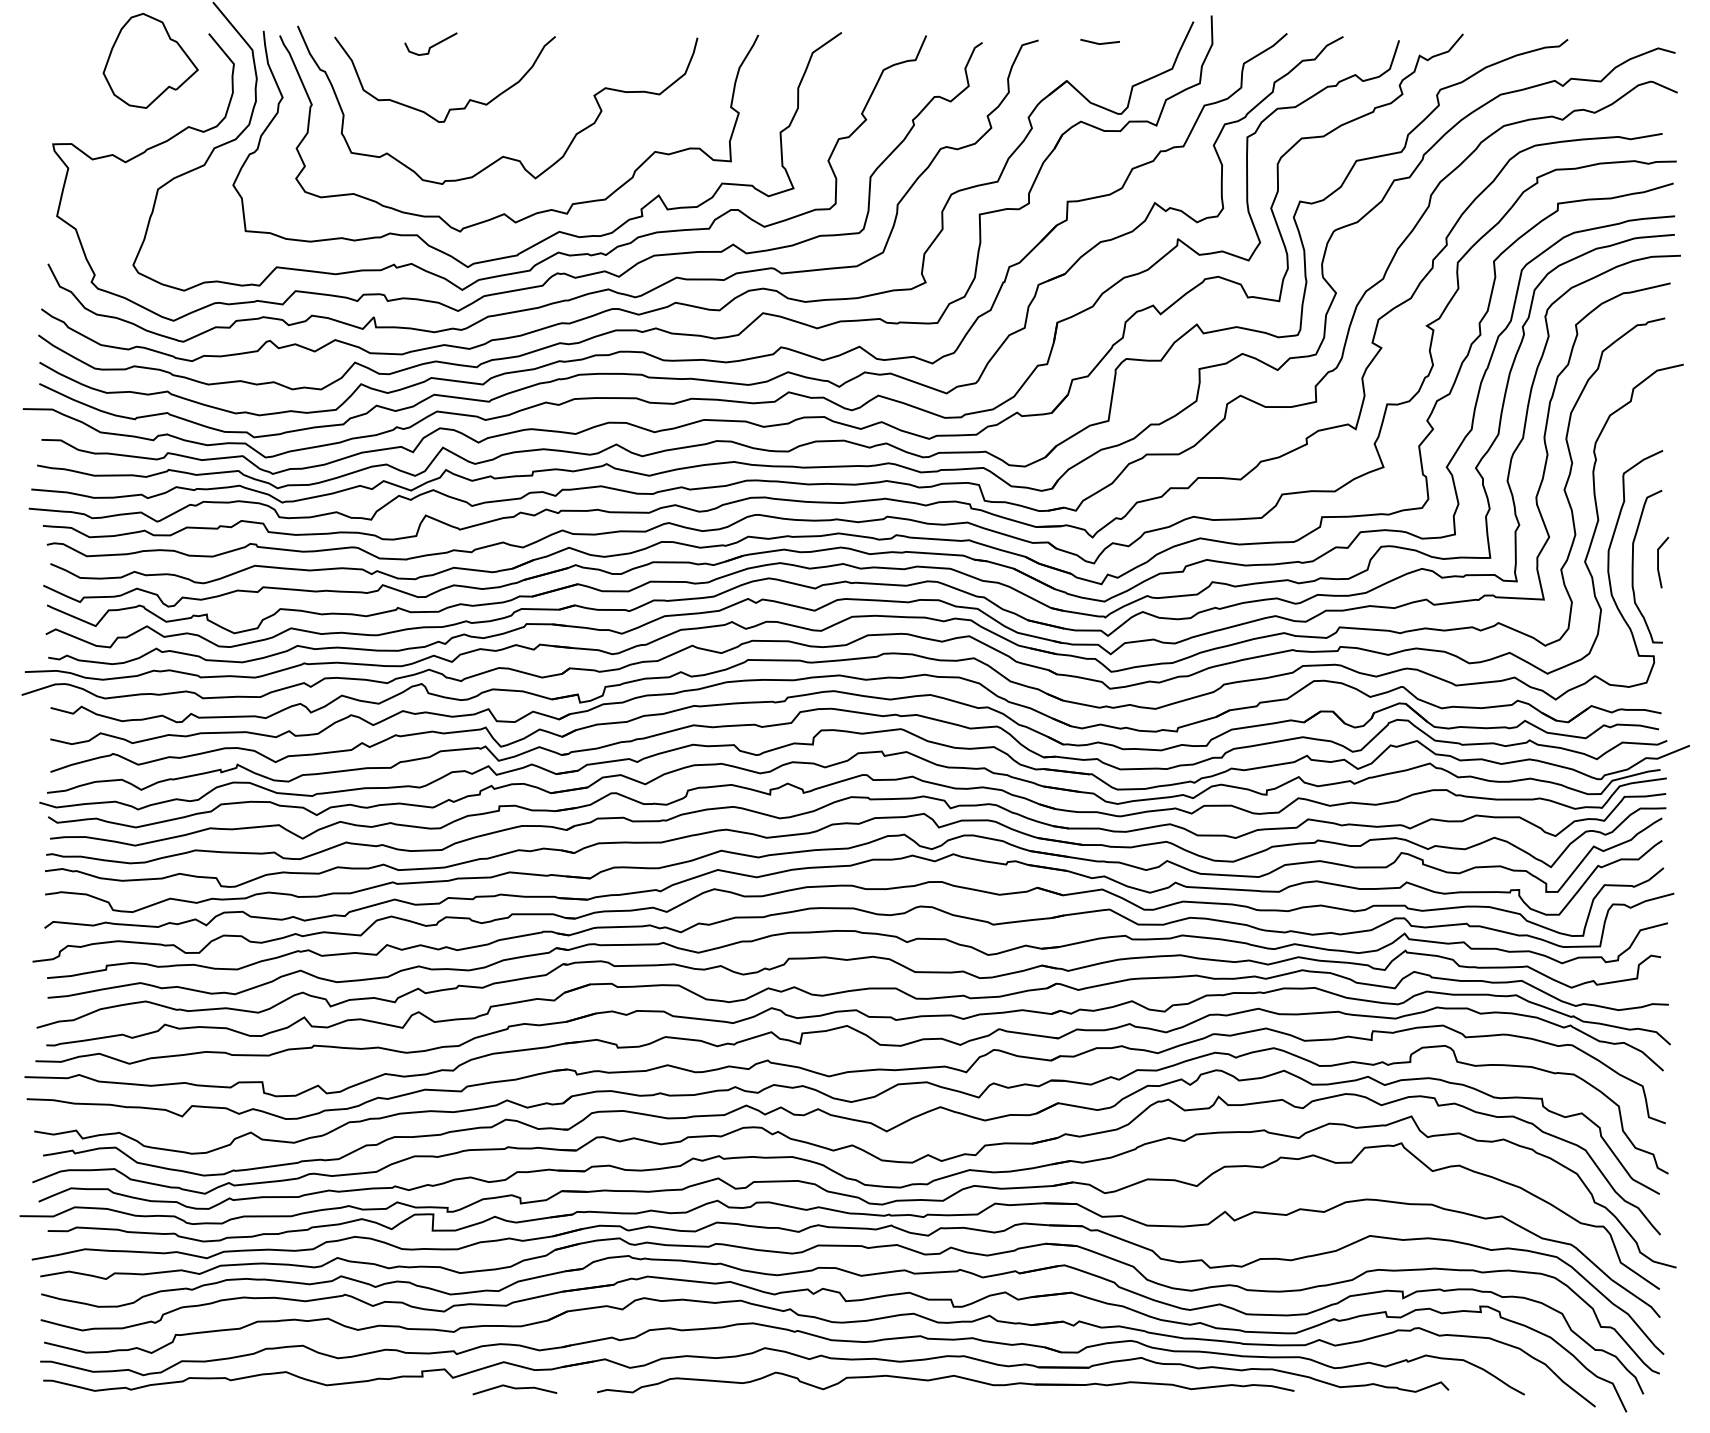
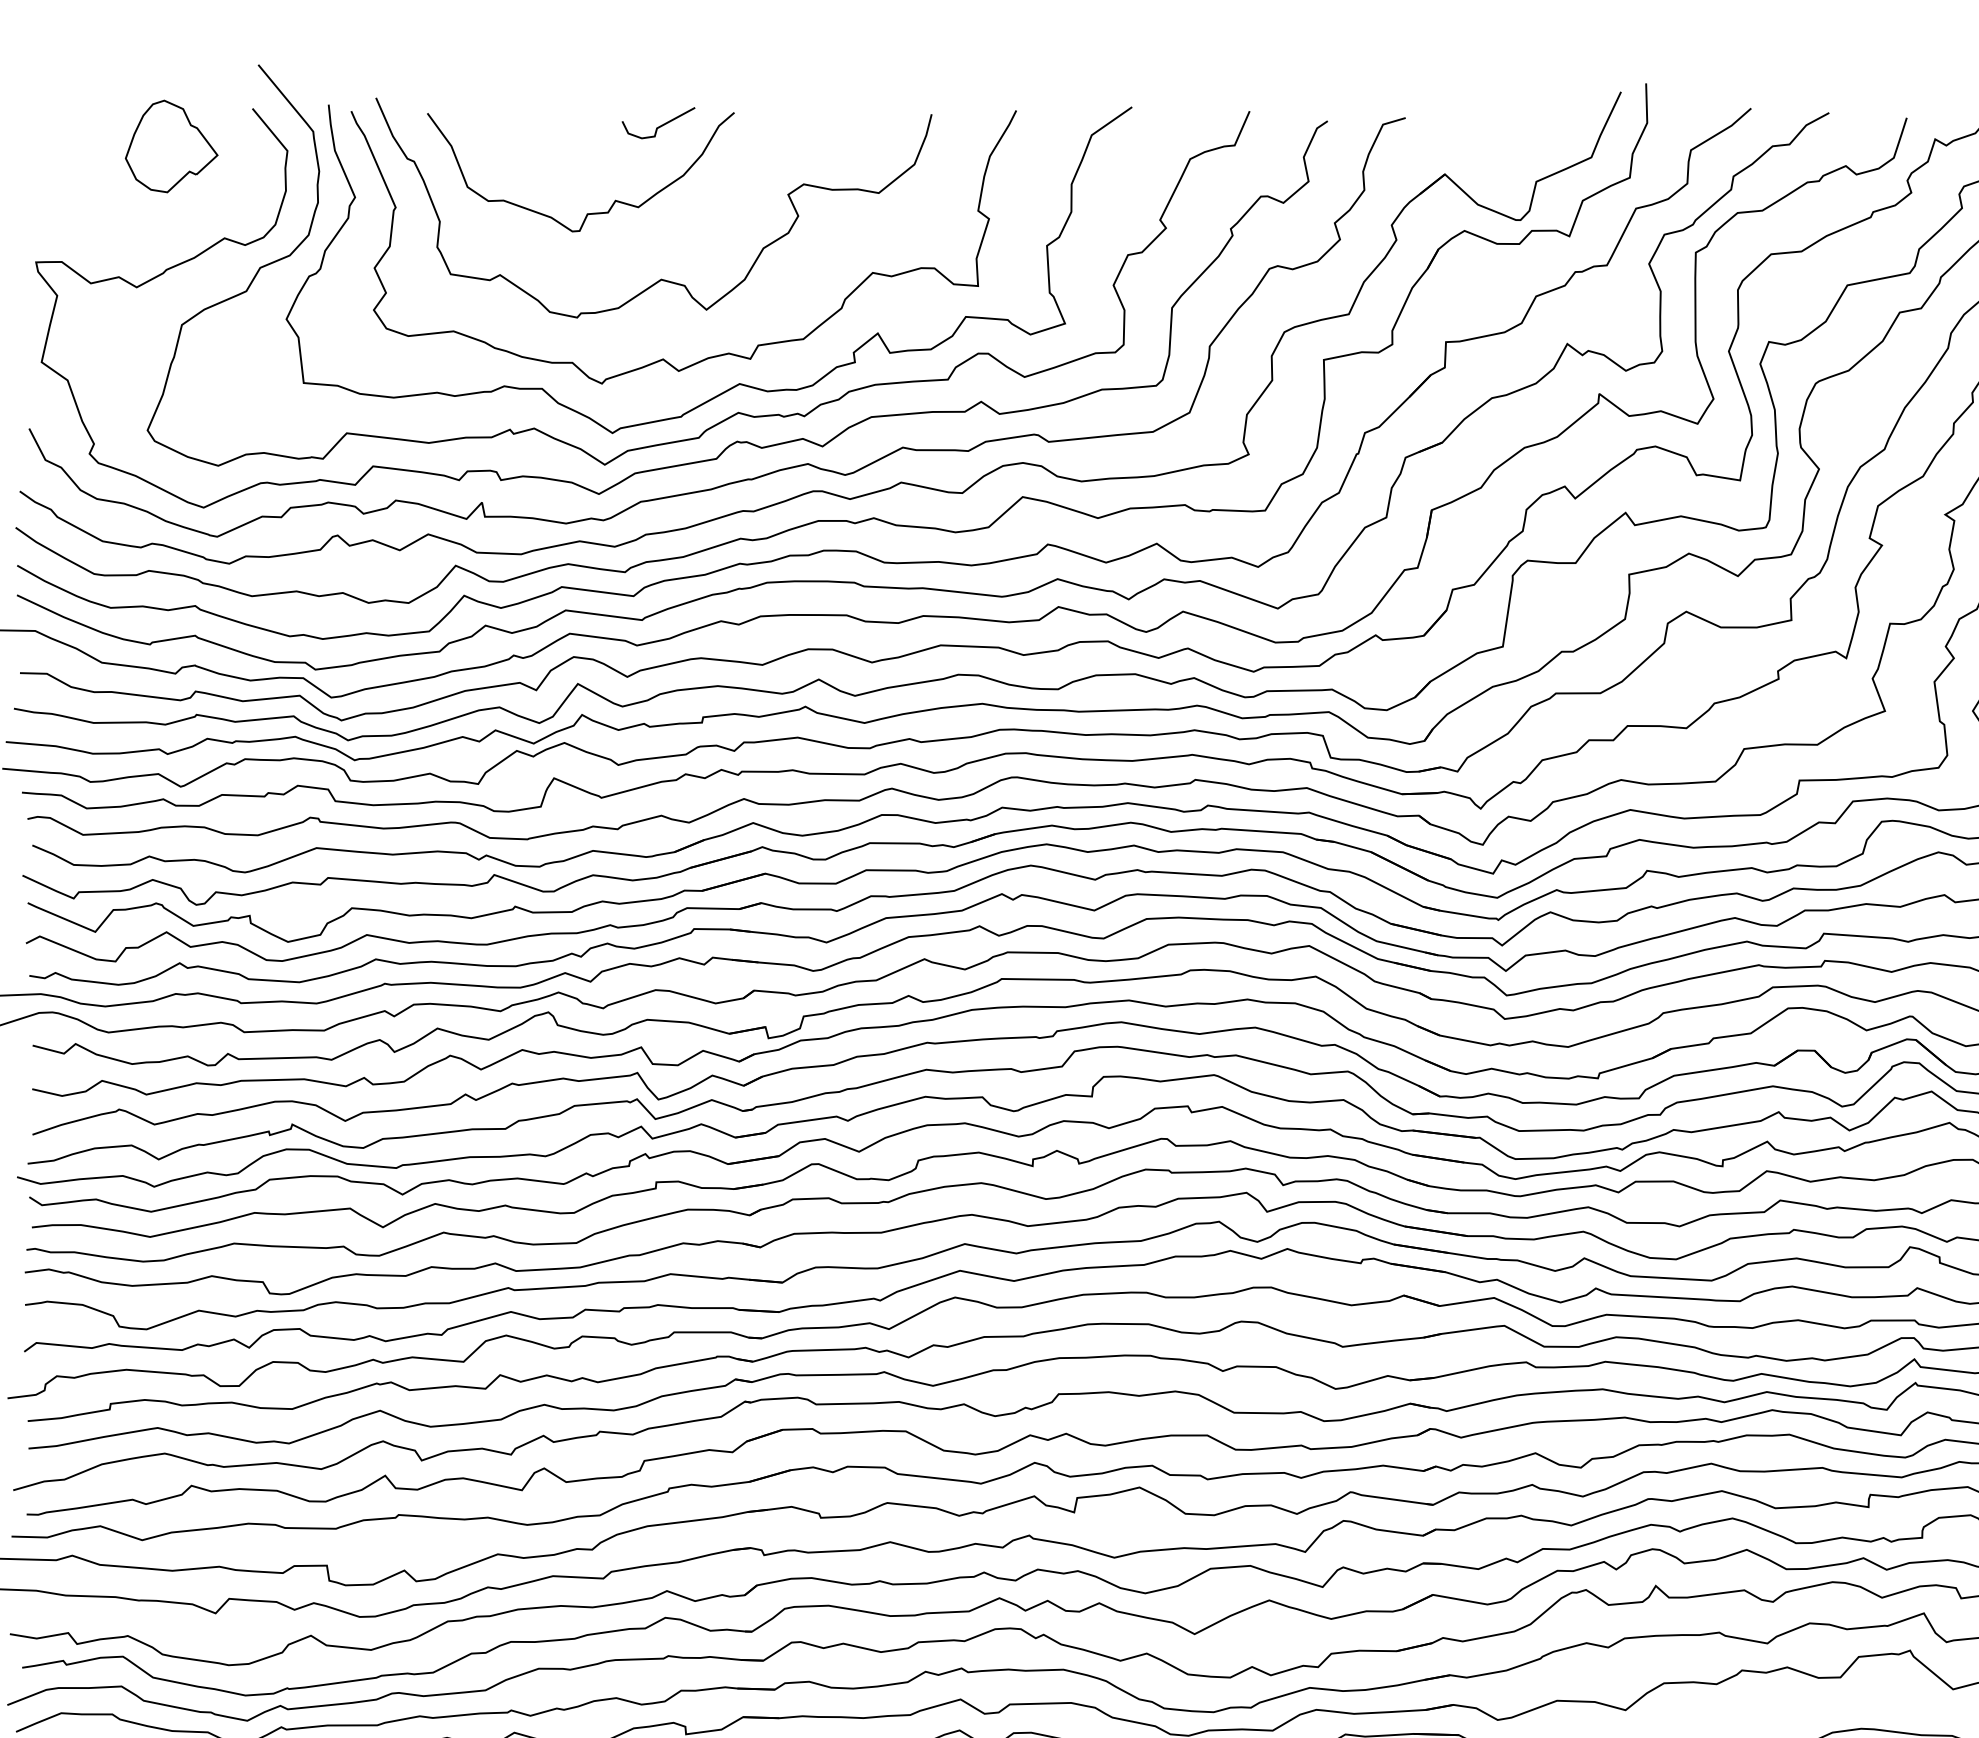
line: (1099, 43) -> (1490, 122), removed
curve: (432, 45) -> (660, 125), moved
part: (150, 60) -> (171, 145), size x0.7

